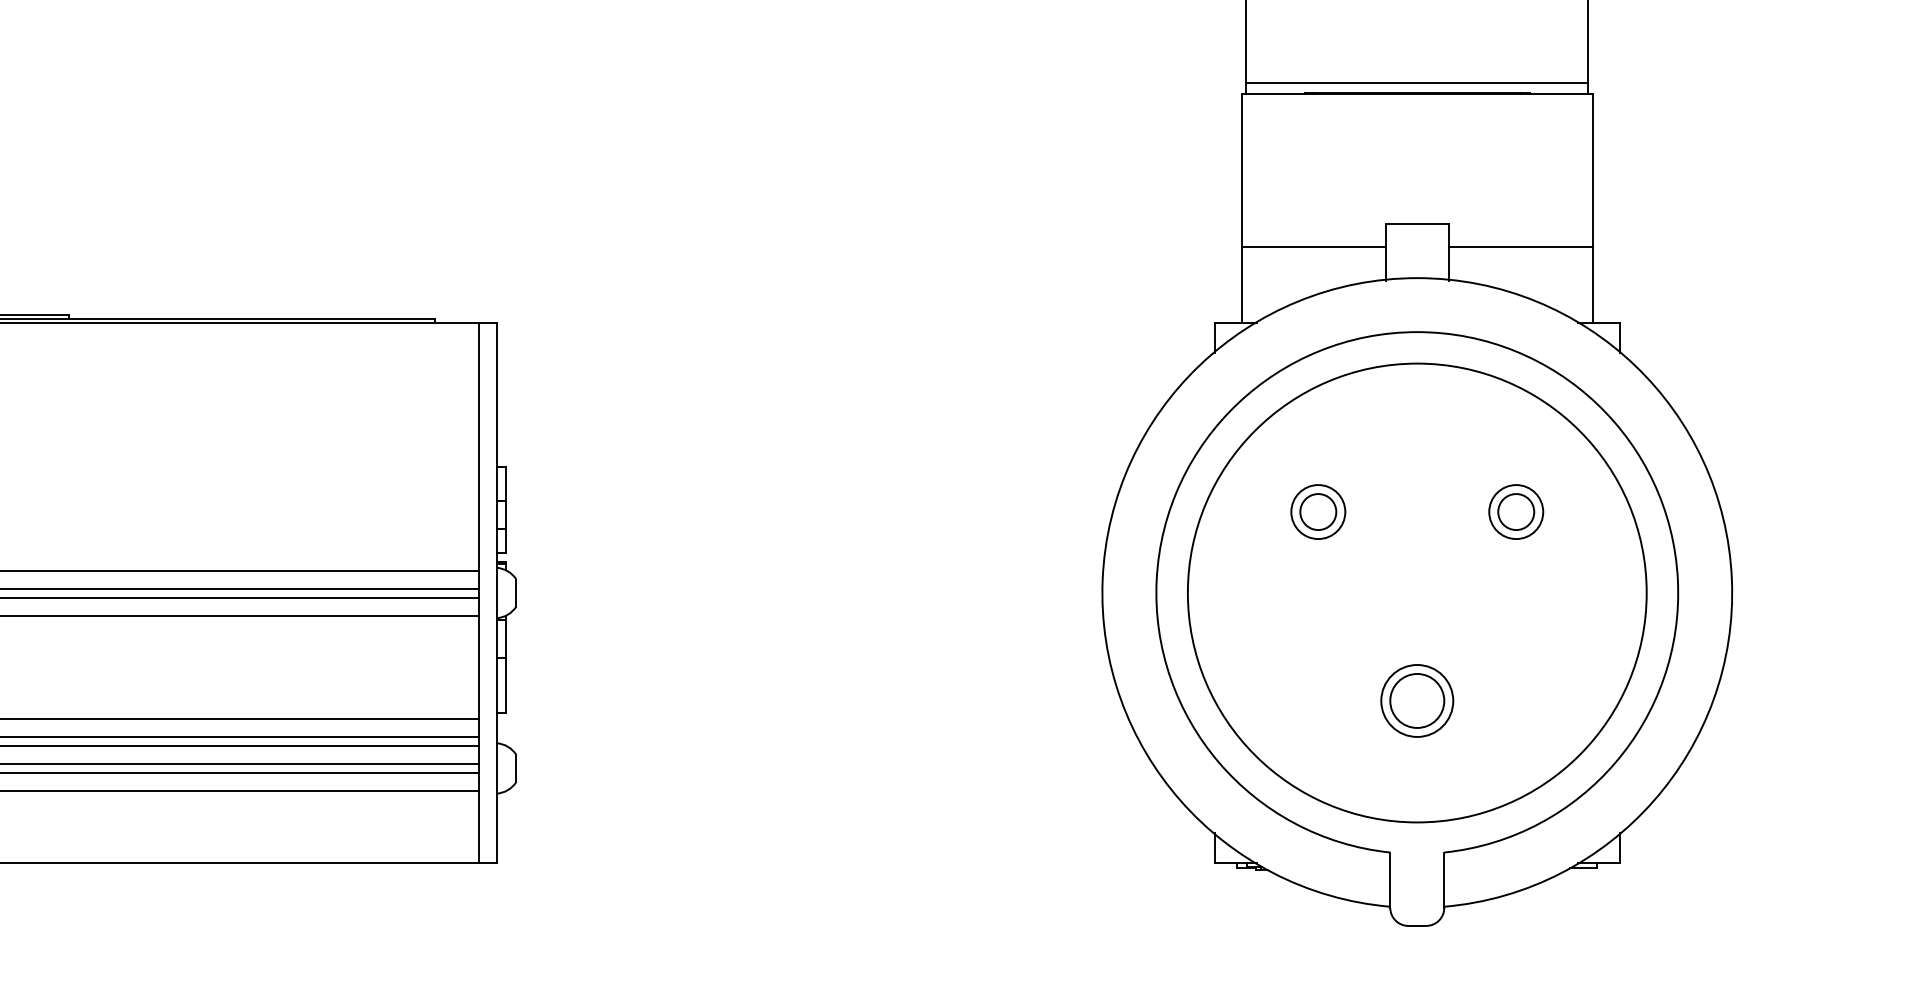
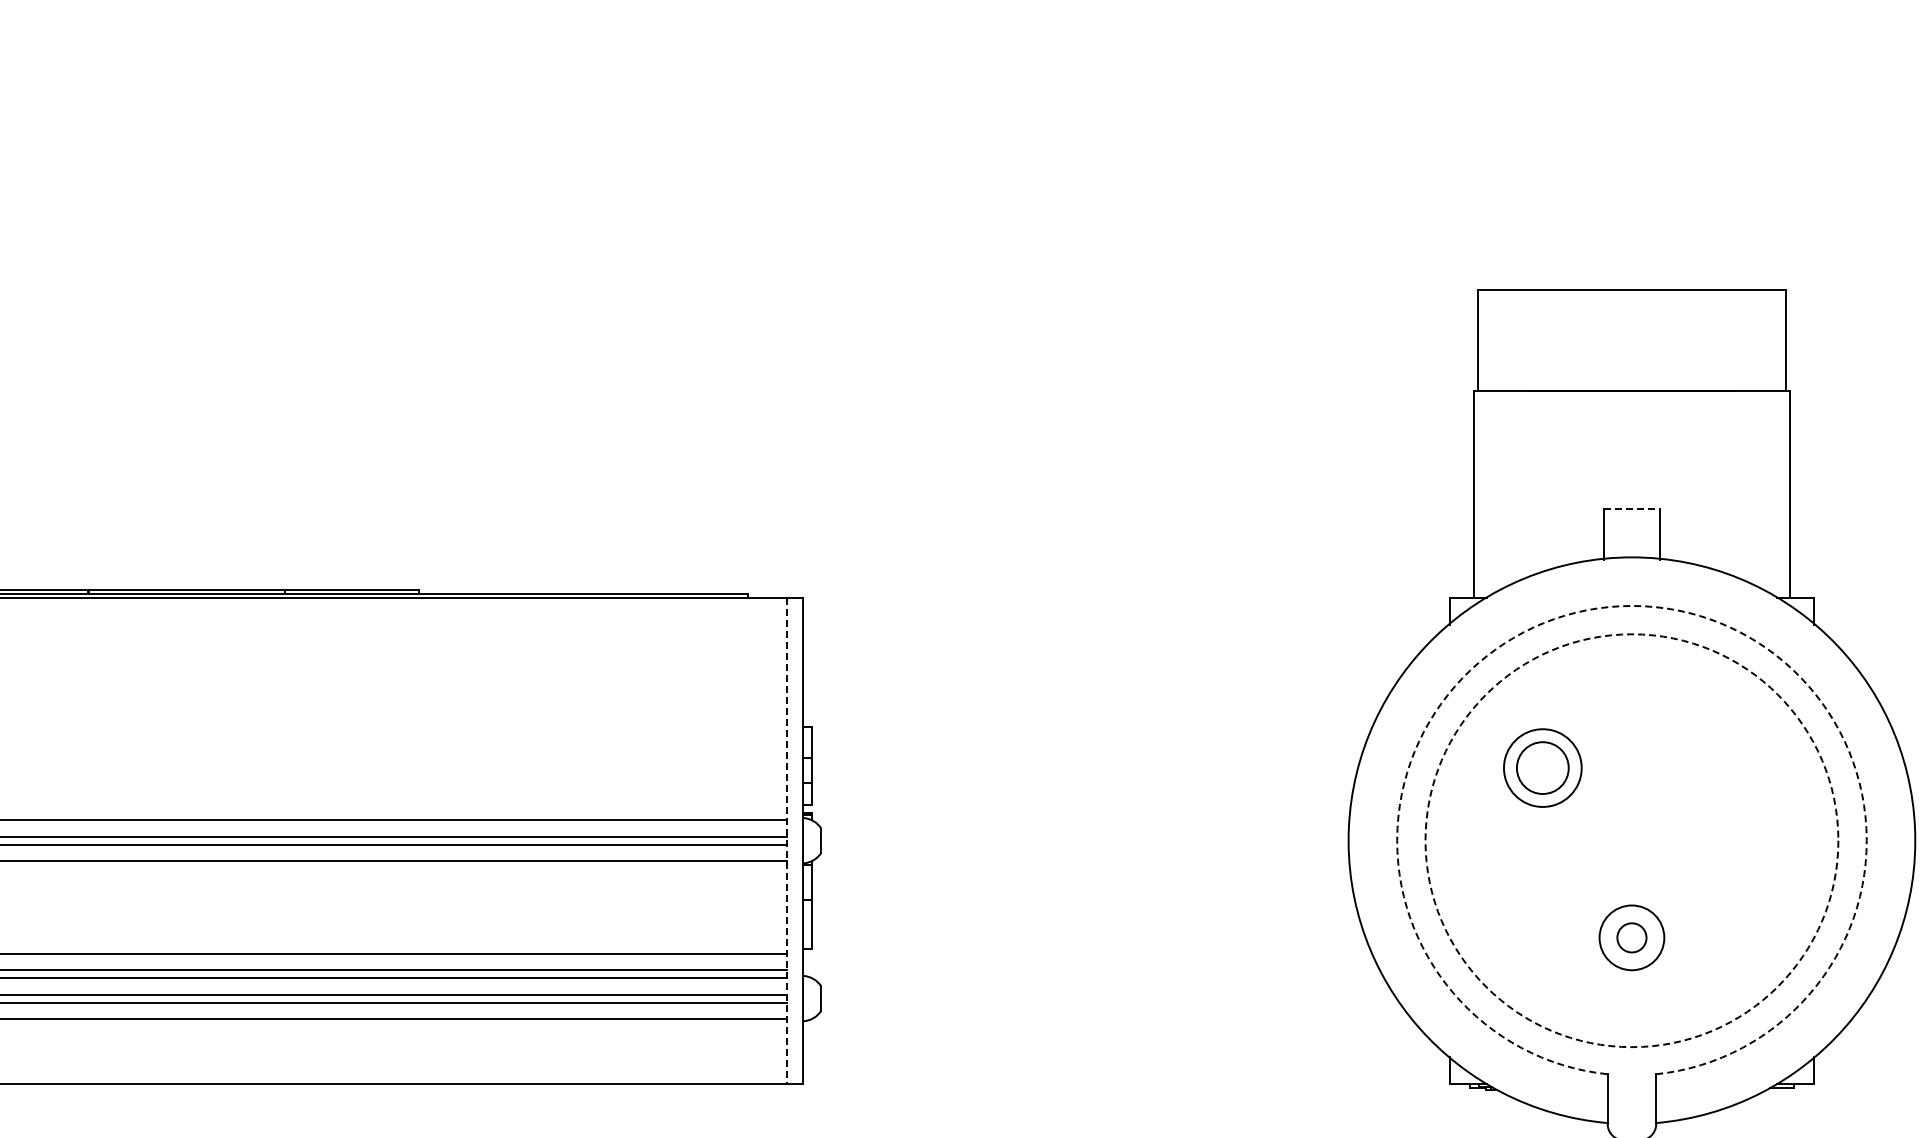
line: (1416, 83) -> (1631, 382), removed
line: (1417, 223) -> (1632, 508), solid -> dashed
line: (1313, 247) -> (1538, 529), removed
line: (1520, 247) -> (1724, 529), removed
arc: (1416, 331) -> (1631, 605), solid -> dashed
part: (1317, 511) -> (1542, 767), size x1.6
part: (1515, 511) -> (1720, 767), removed
line: (478, 592) -> (787, 840), solid -> dashed
circle: (1416, 592) -> (1631, 840), solid -> dashed
circle: (1416, 700) -> (1631, 937), size x0.6

